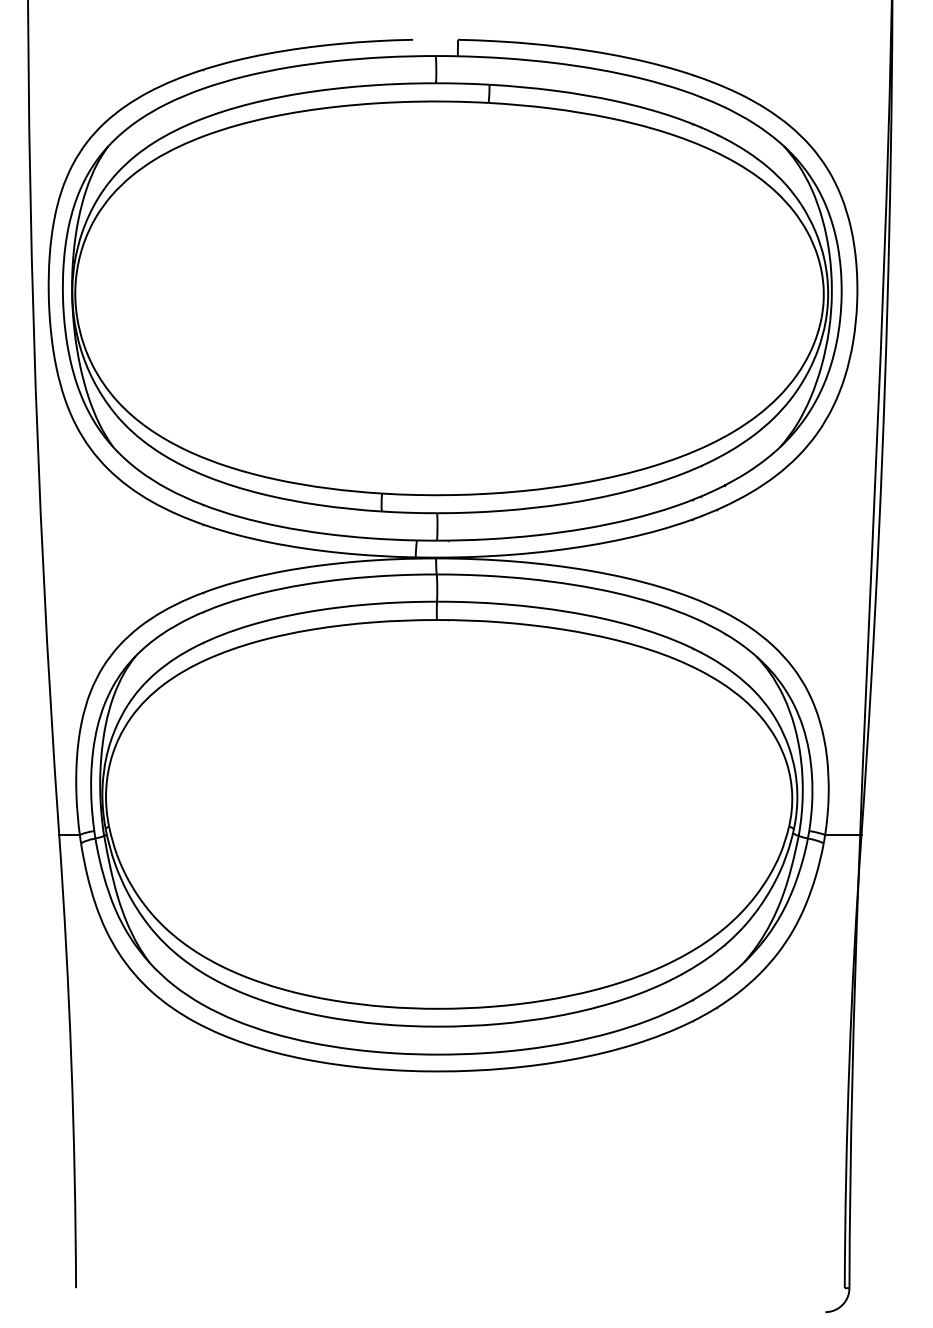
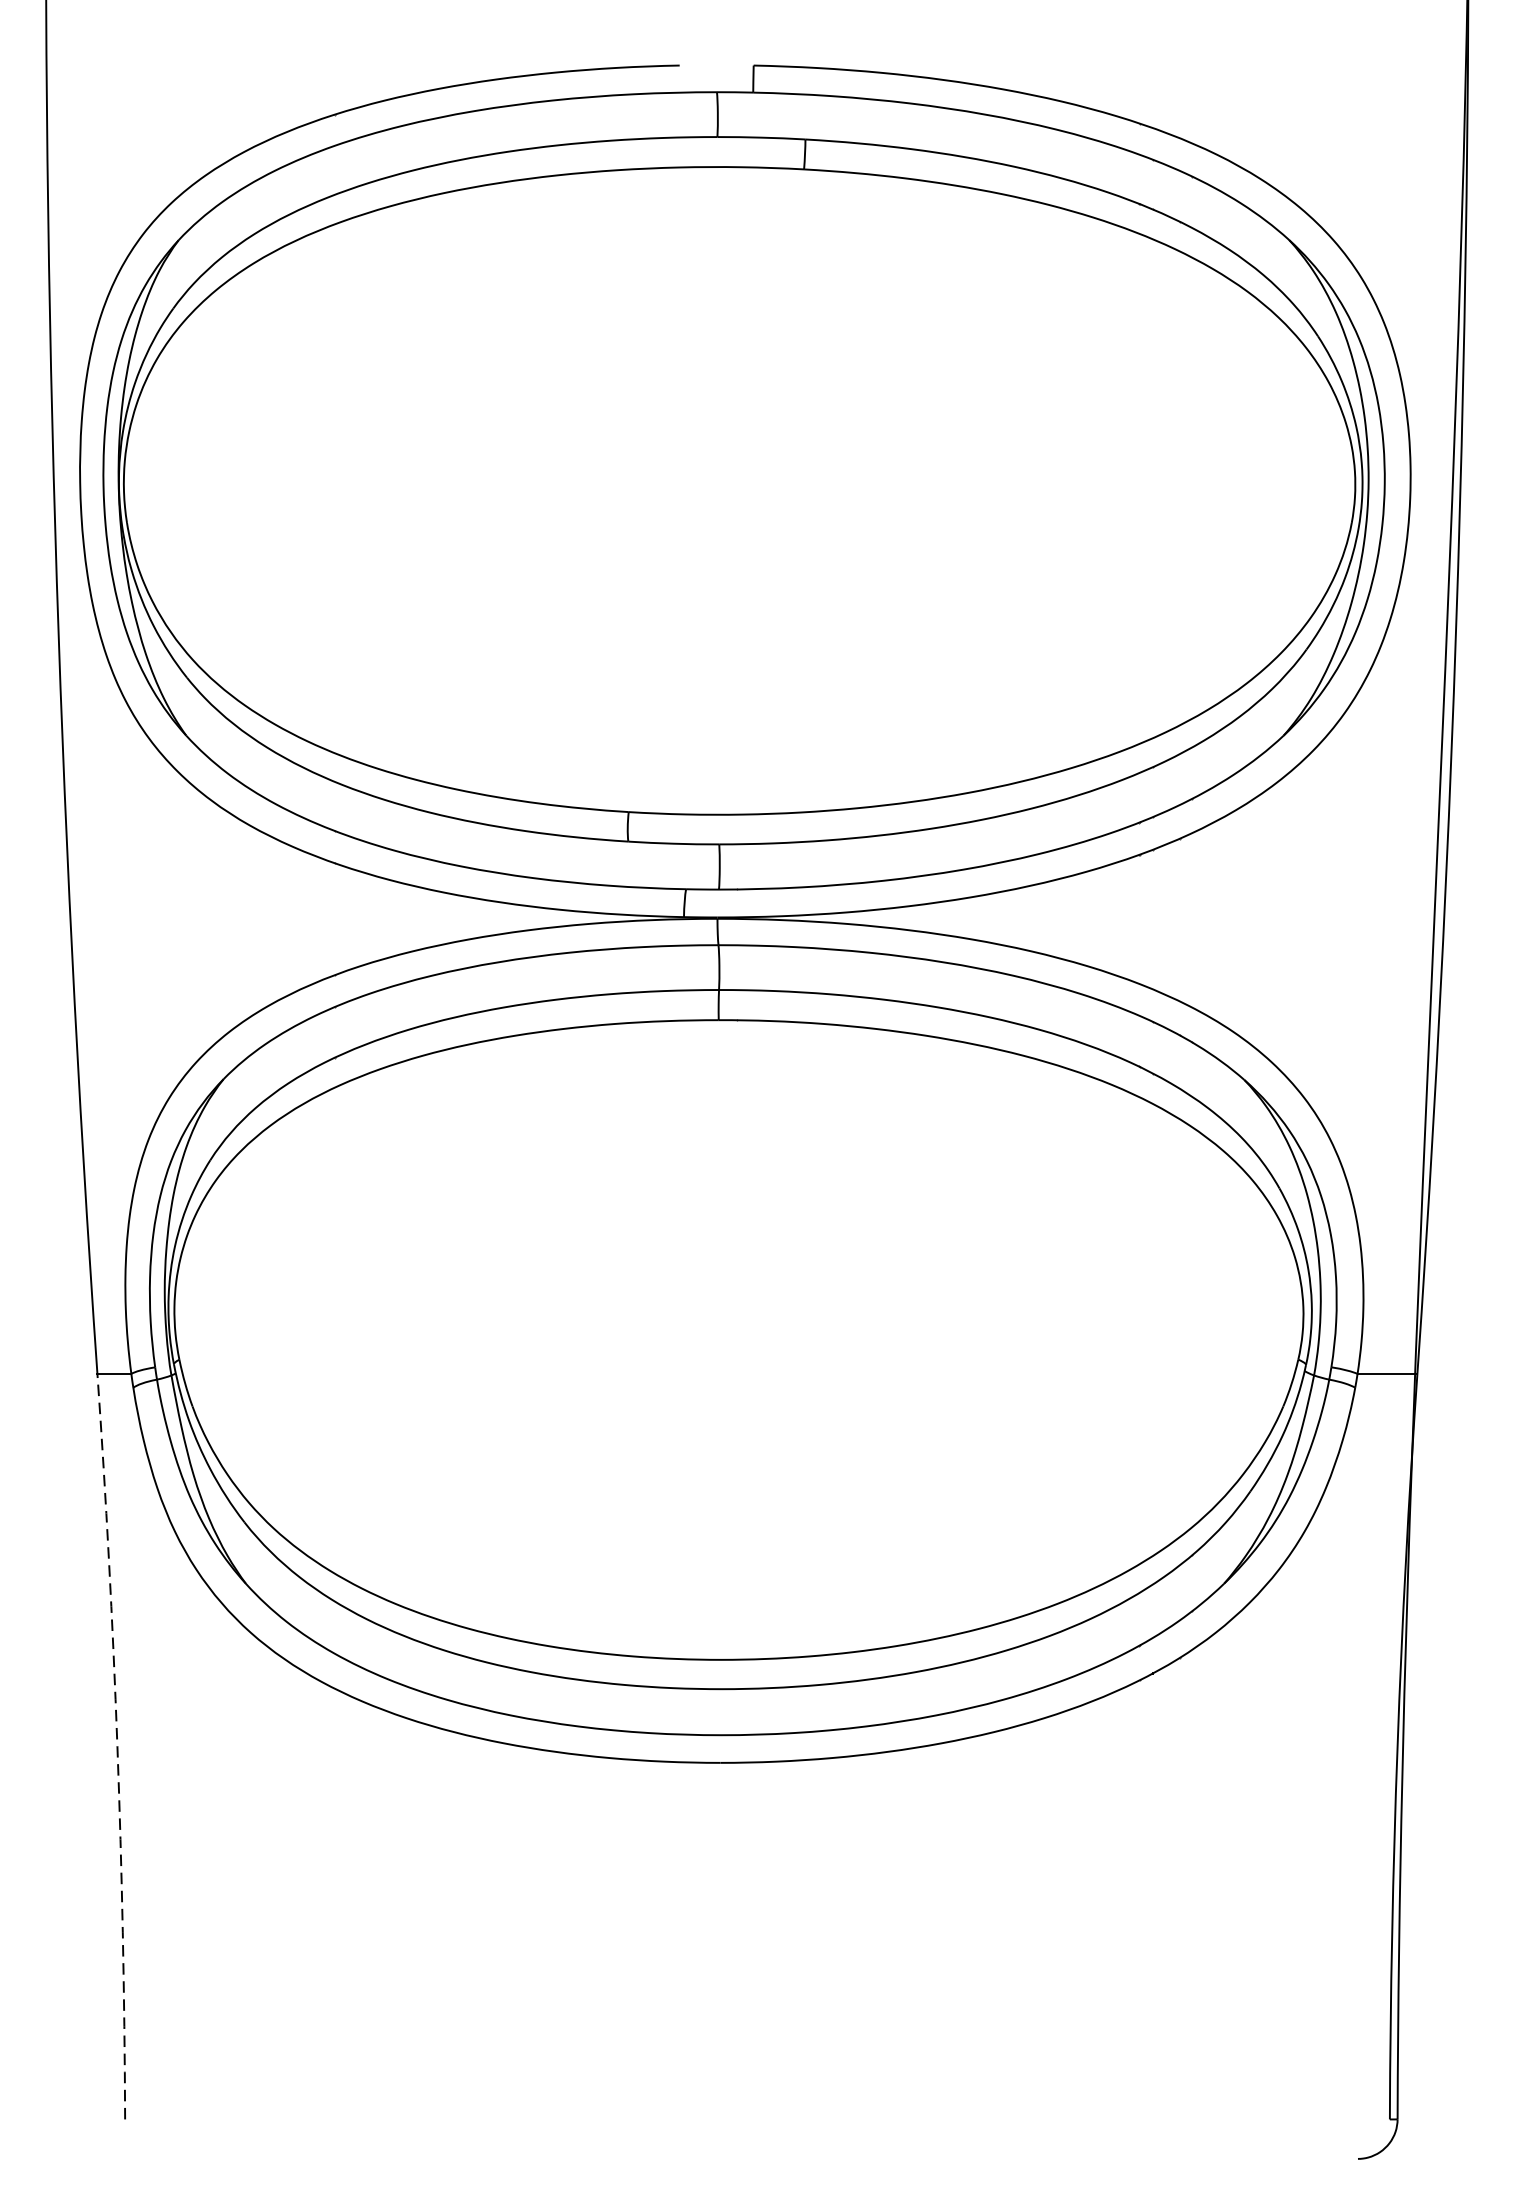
arc: (71, 1061) -> (117, 1746), solid -> dashed

